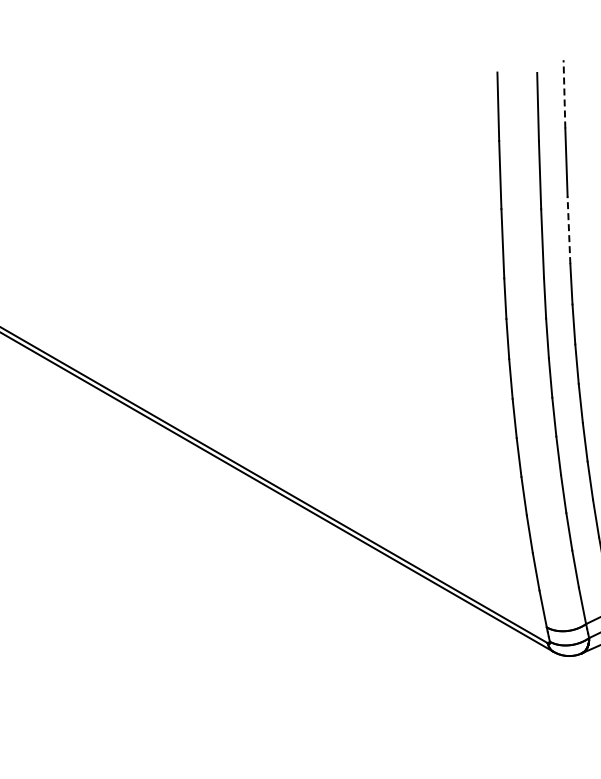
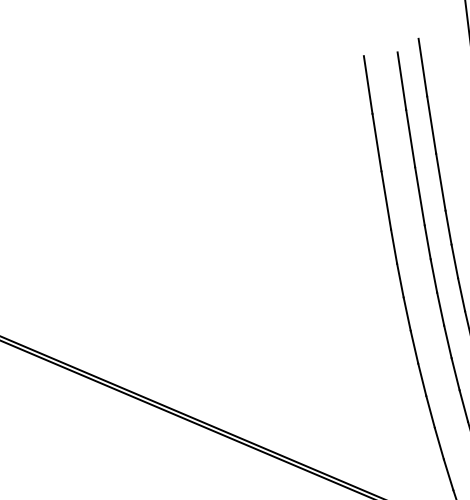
line: (564, 93) -> (422, 66), dashed -> solid
line: (568, 230) -> (440, 182), dashed -> solid

